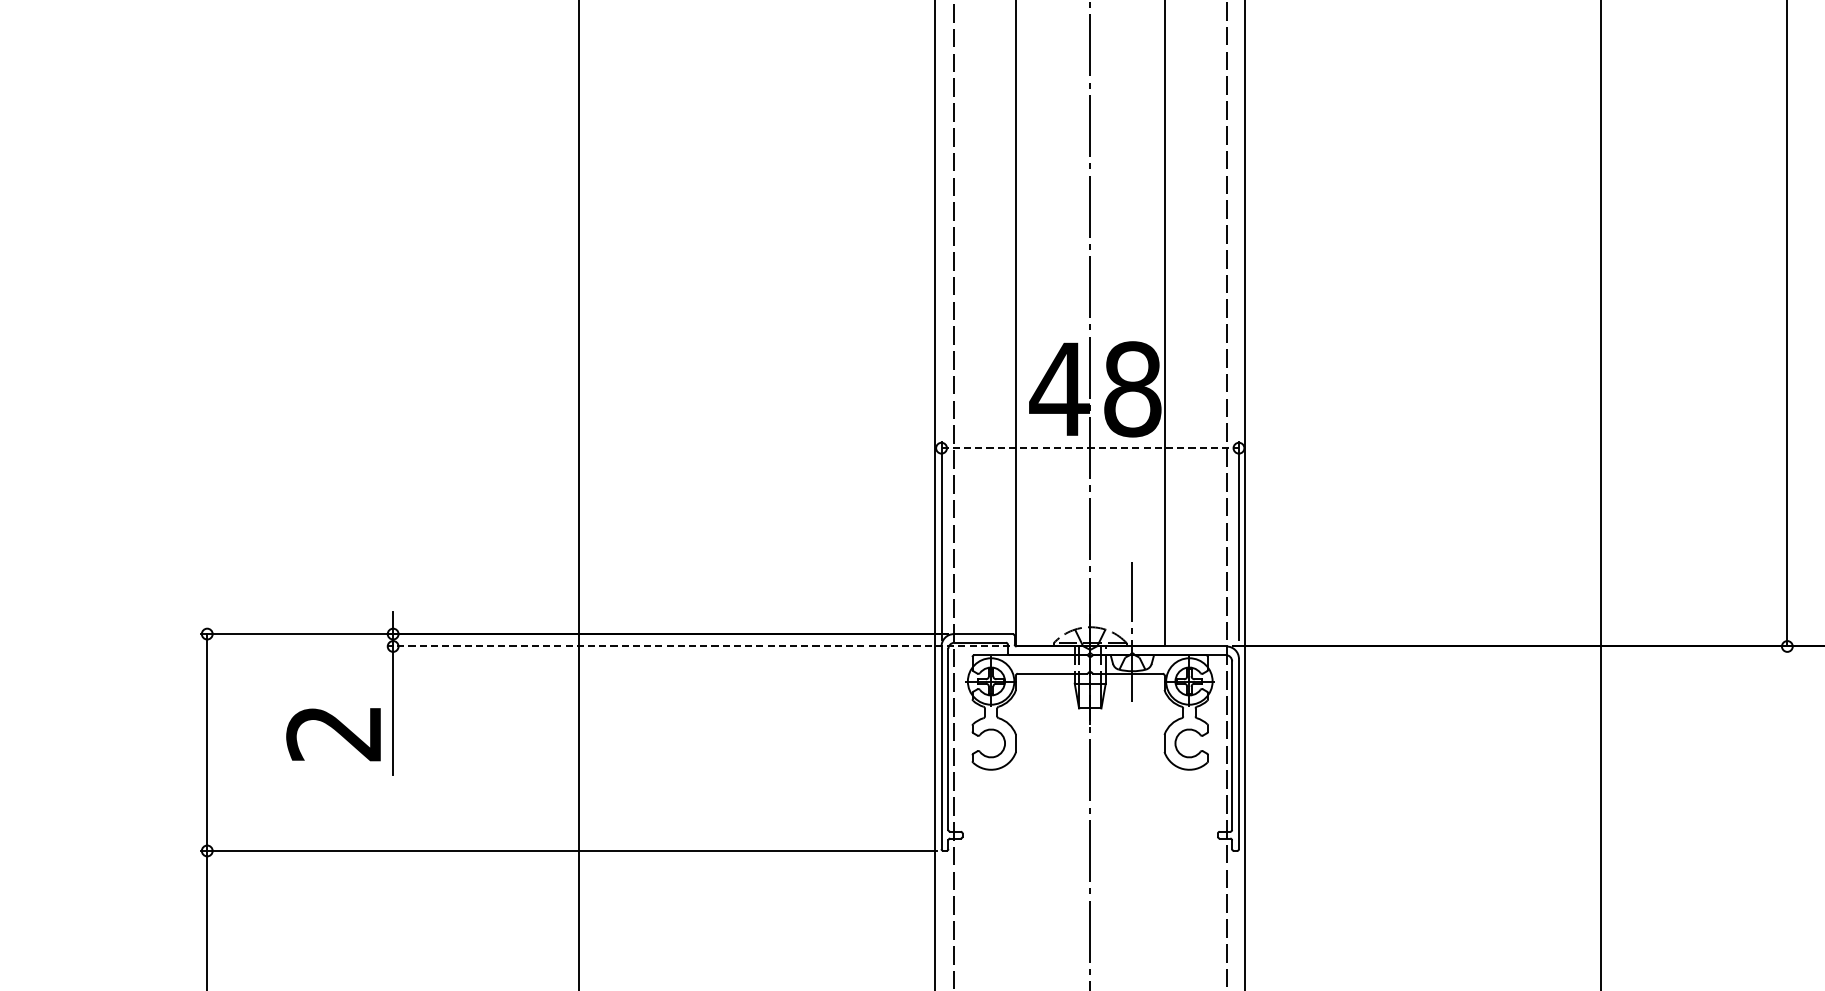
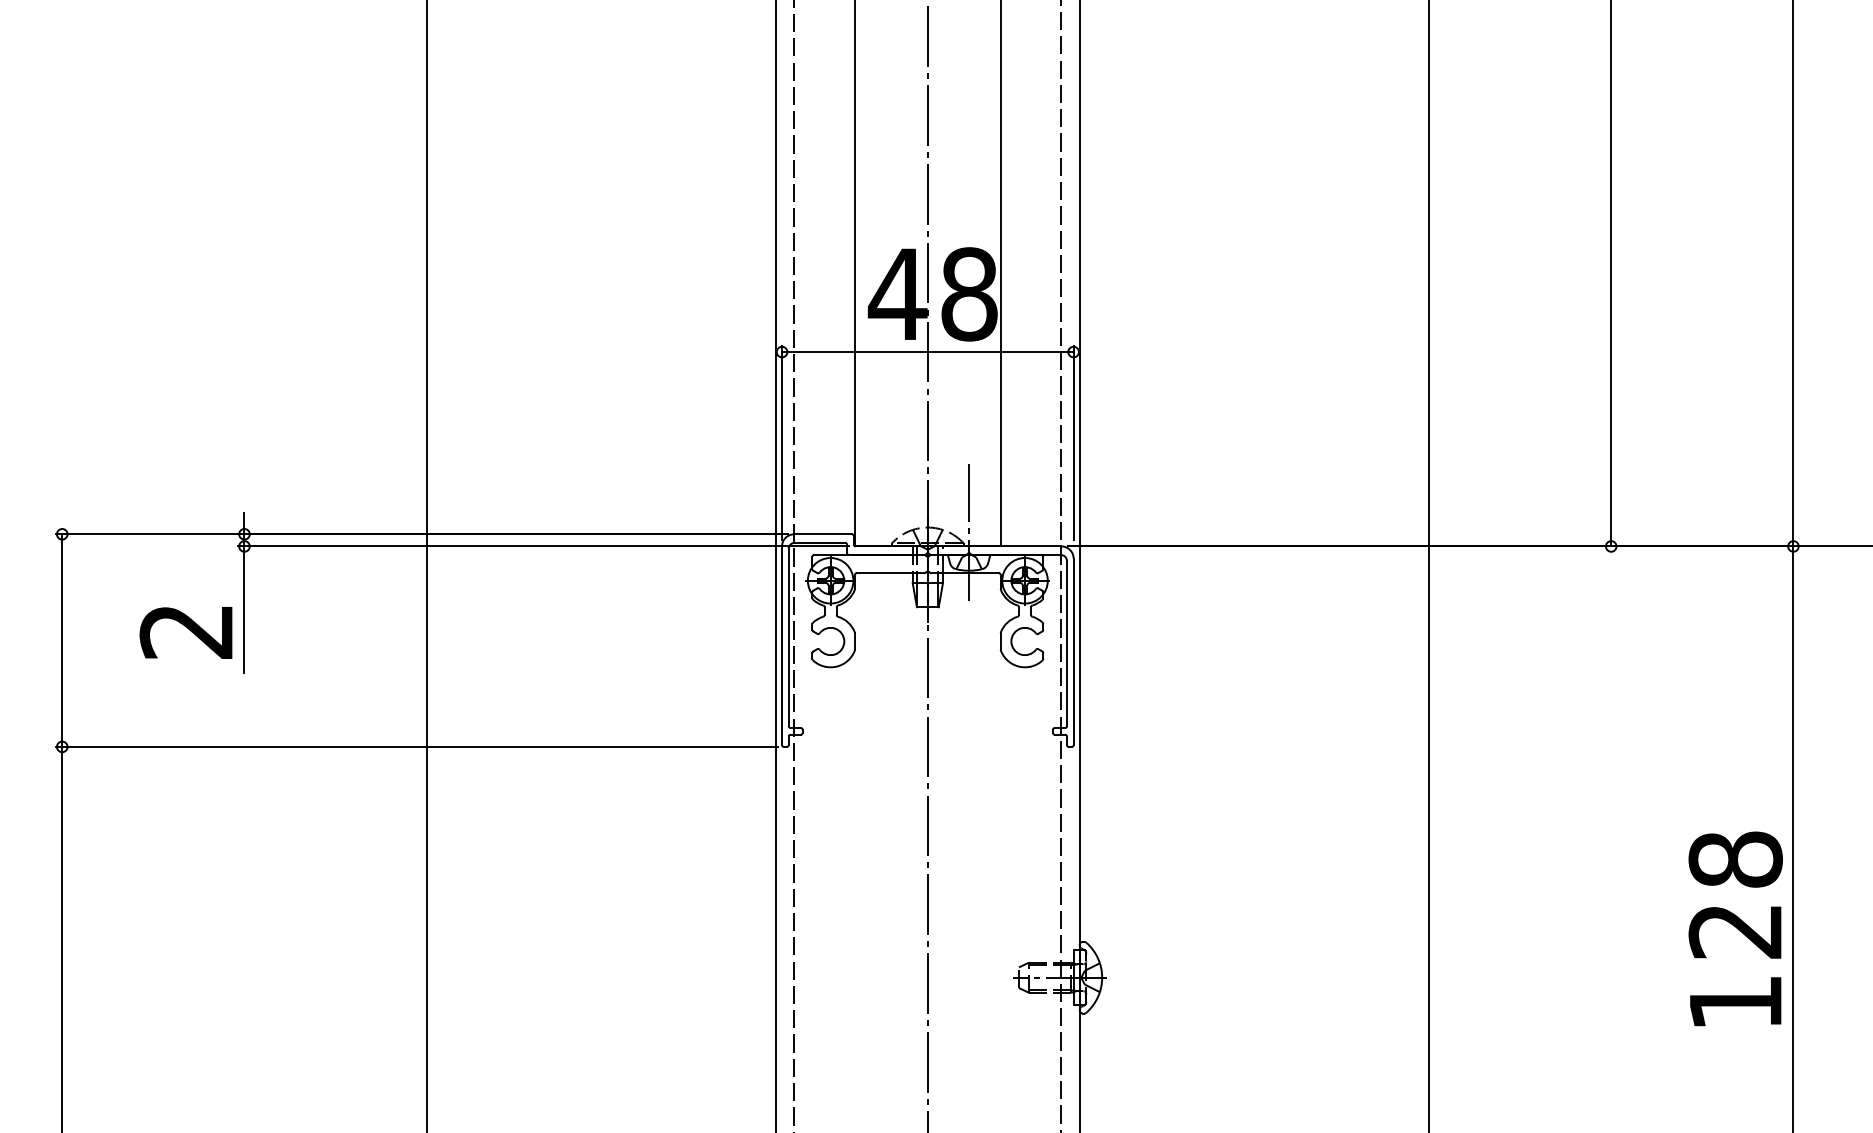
line: (1089, 448) -> (927, 352), dashed -> solid
line: (698, 646) -> (543, 546), dashed -> solid

